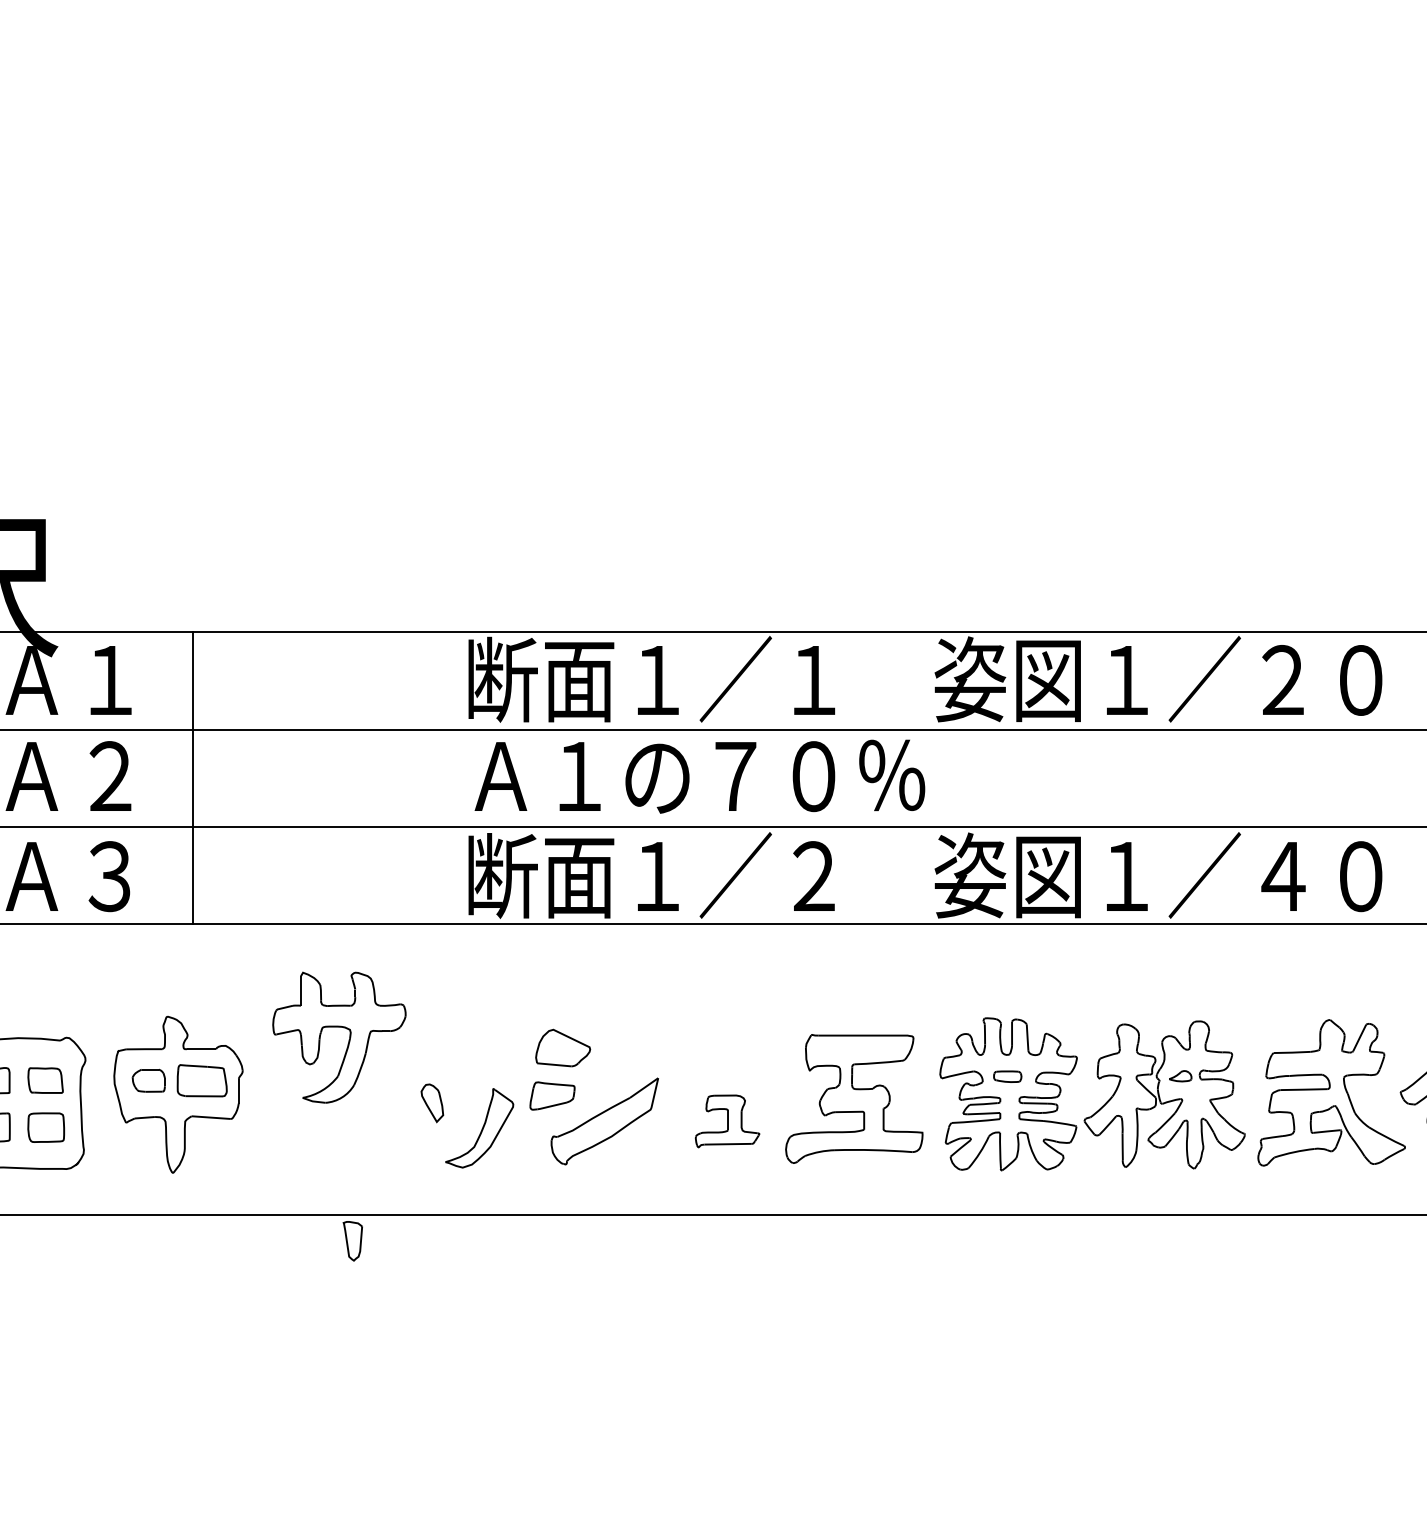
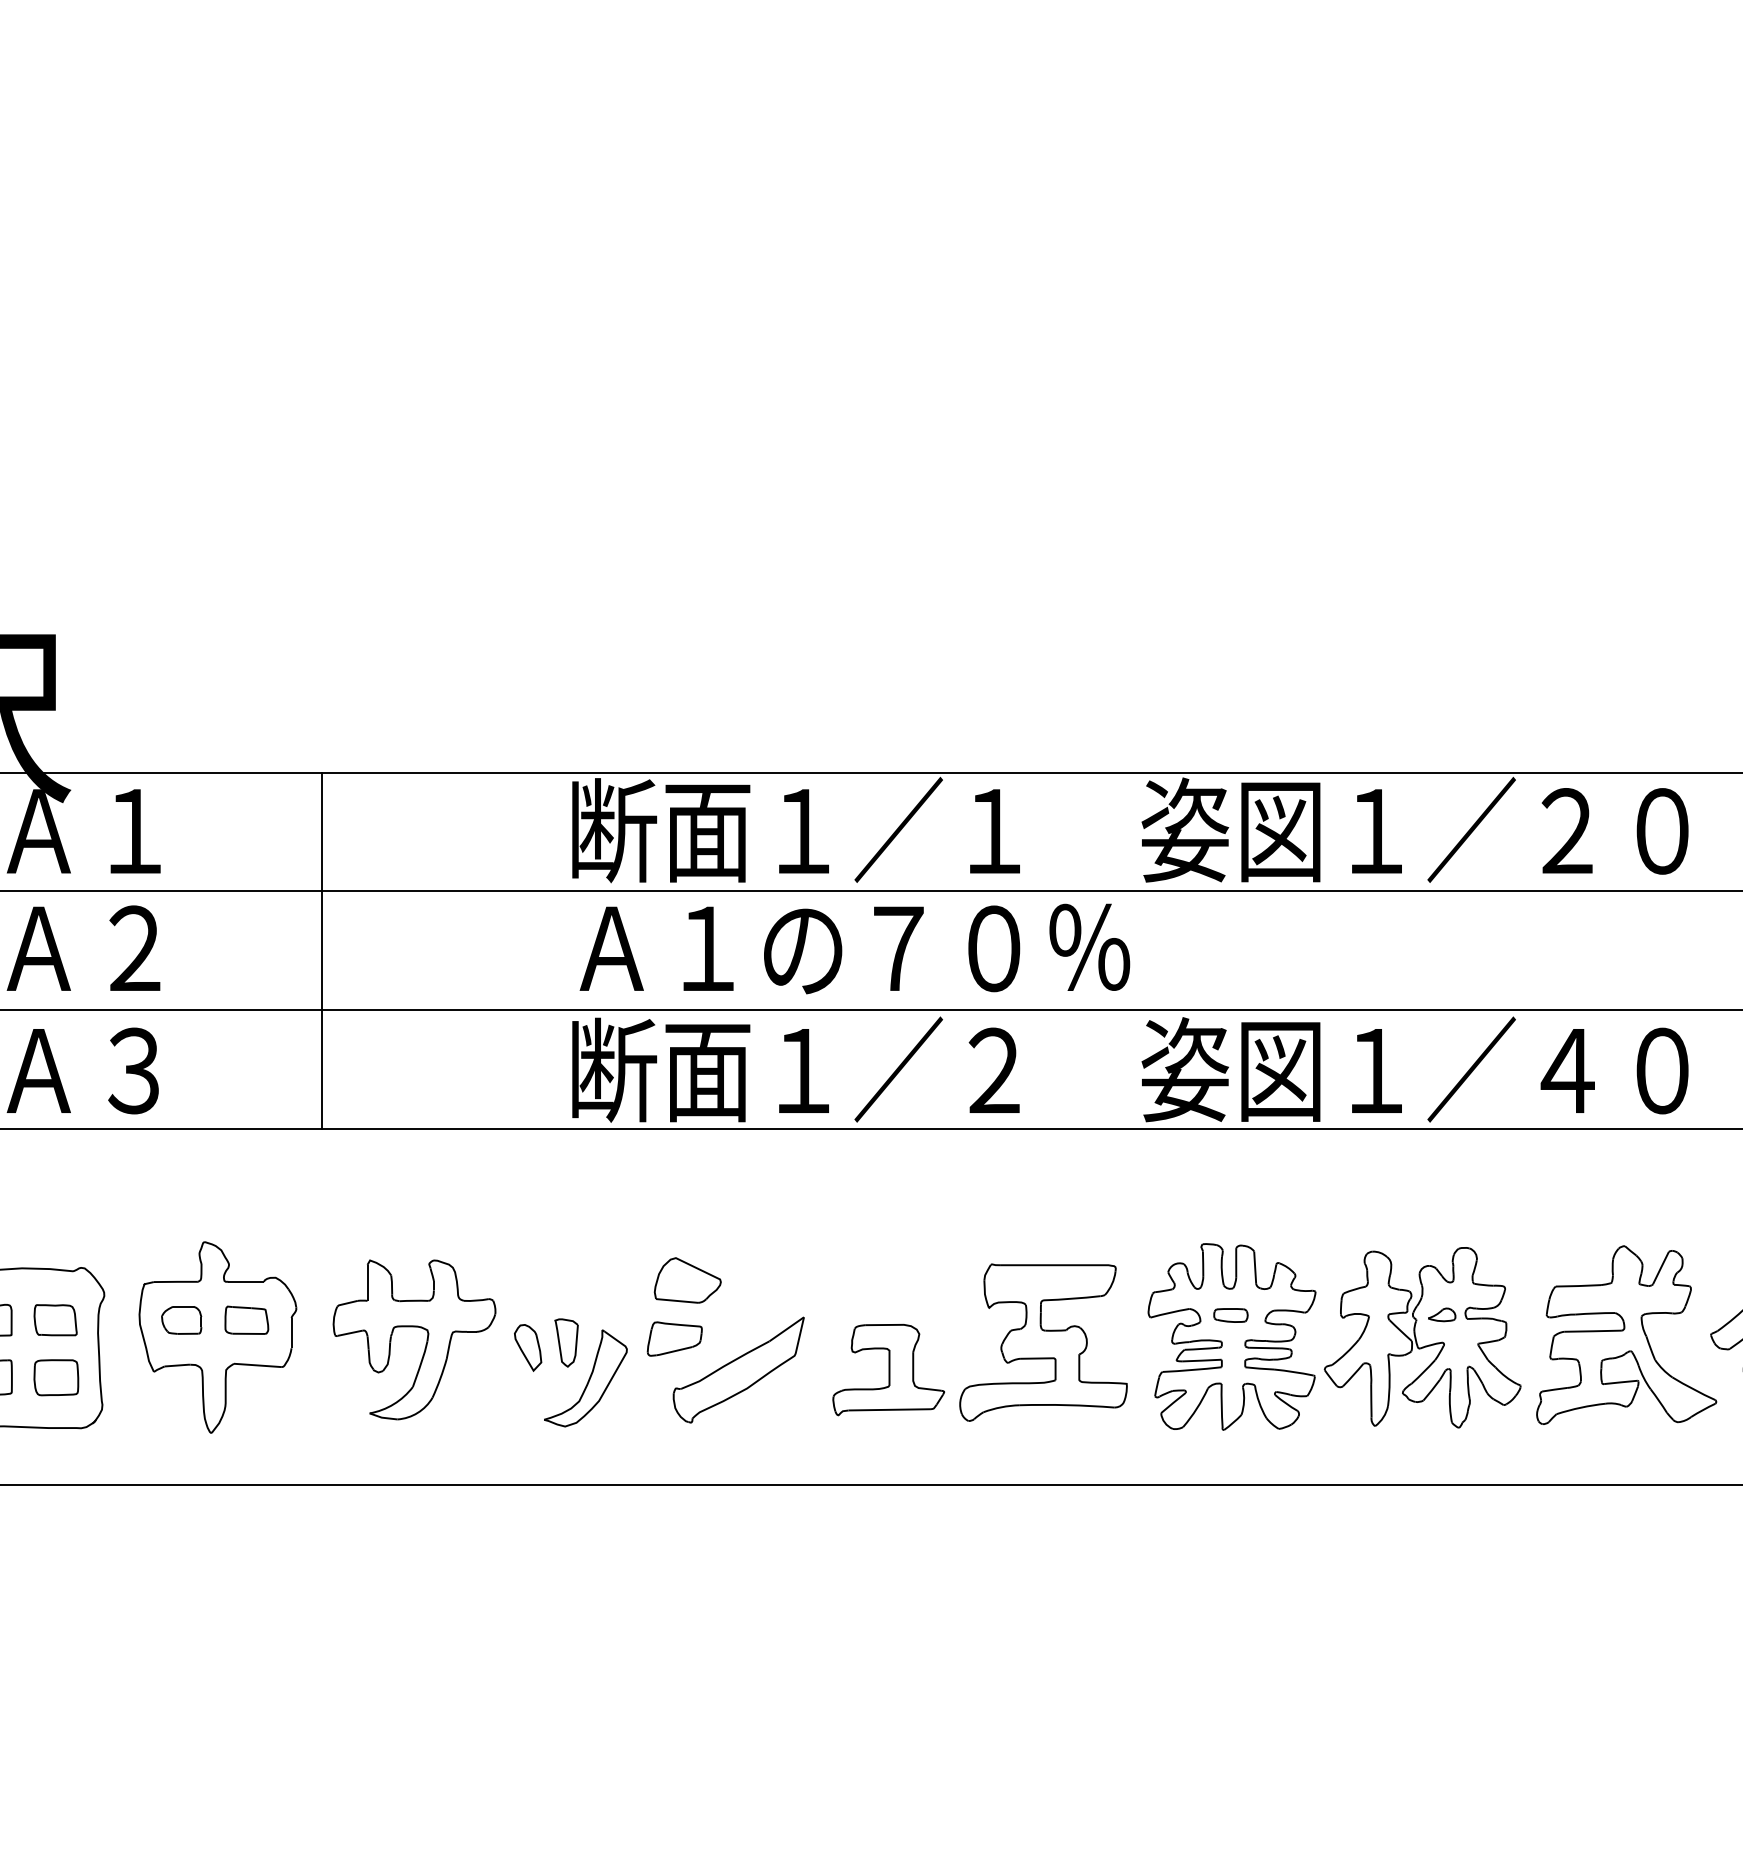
line: (192, 777) -> (321, 949), moved
part: (348, 1040) -> (425, 1343), moved
part: (201, 1080) -> (246, 1320), size x0.71
part: (727, 1121) -> (888, 1370), size x1.43
part: (352, 1241) -> (566, 1343), moved

